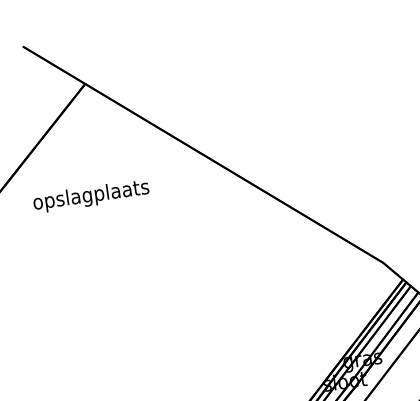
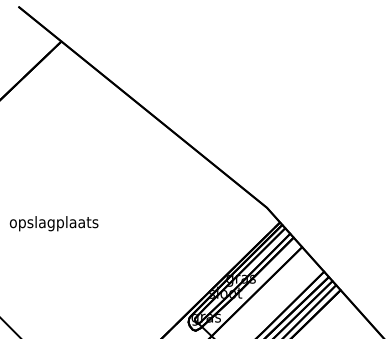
text: (90, 196) -> (53, 223), moved

